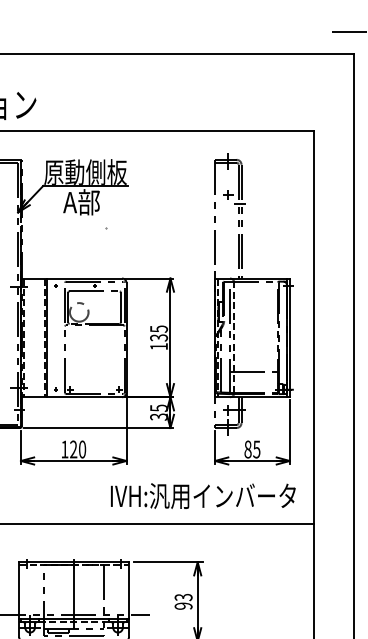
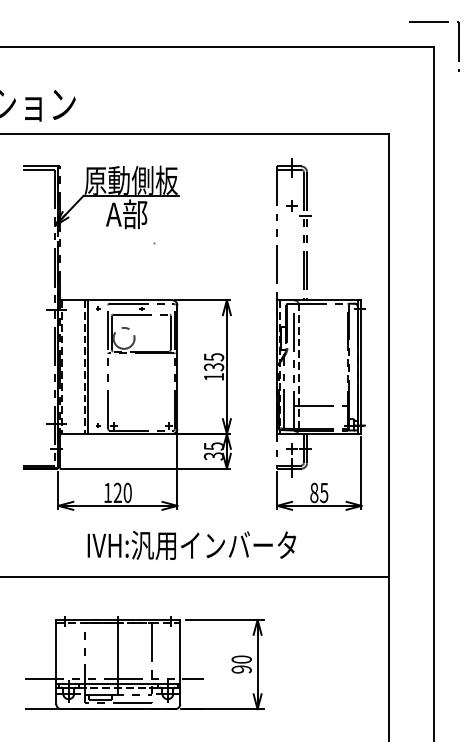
text: (202, 496) -> (191, 545), moved
text: (183, 597) -> (241, 659), 93 -> 90

